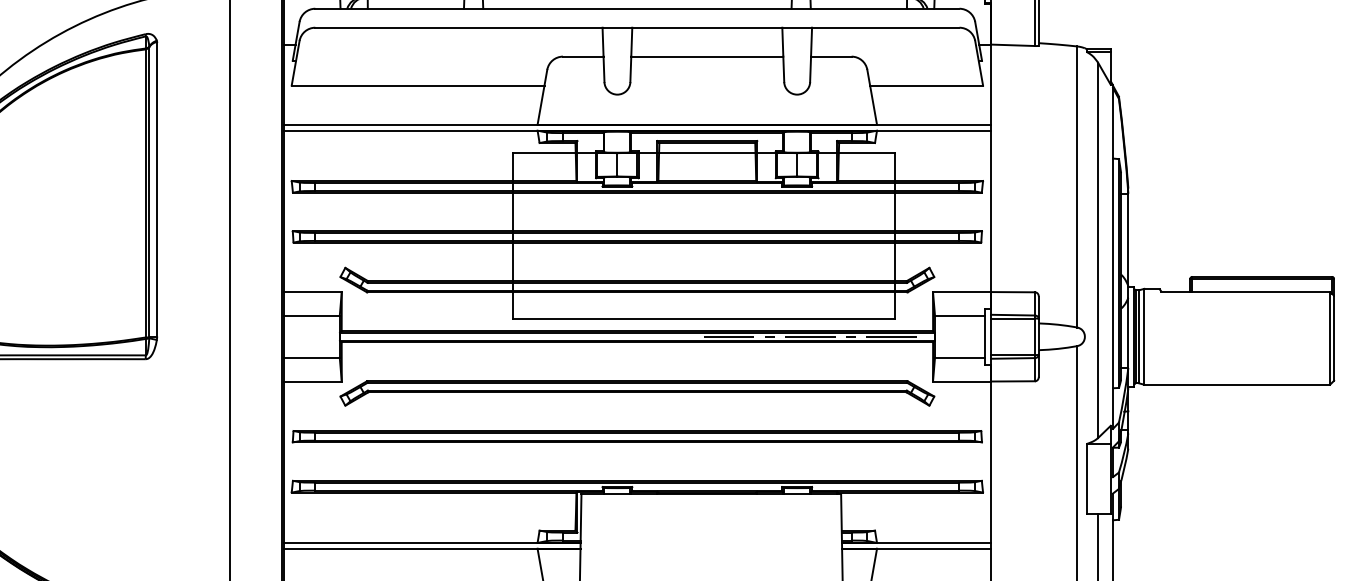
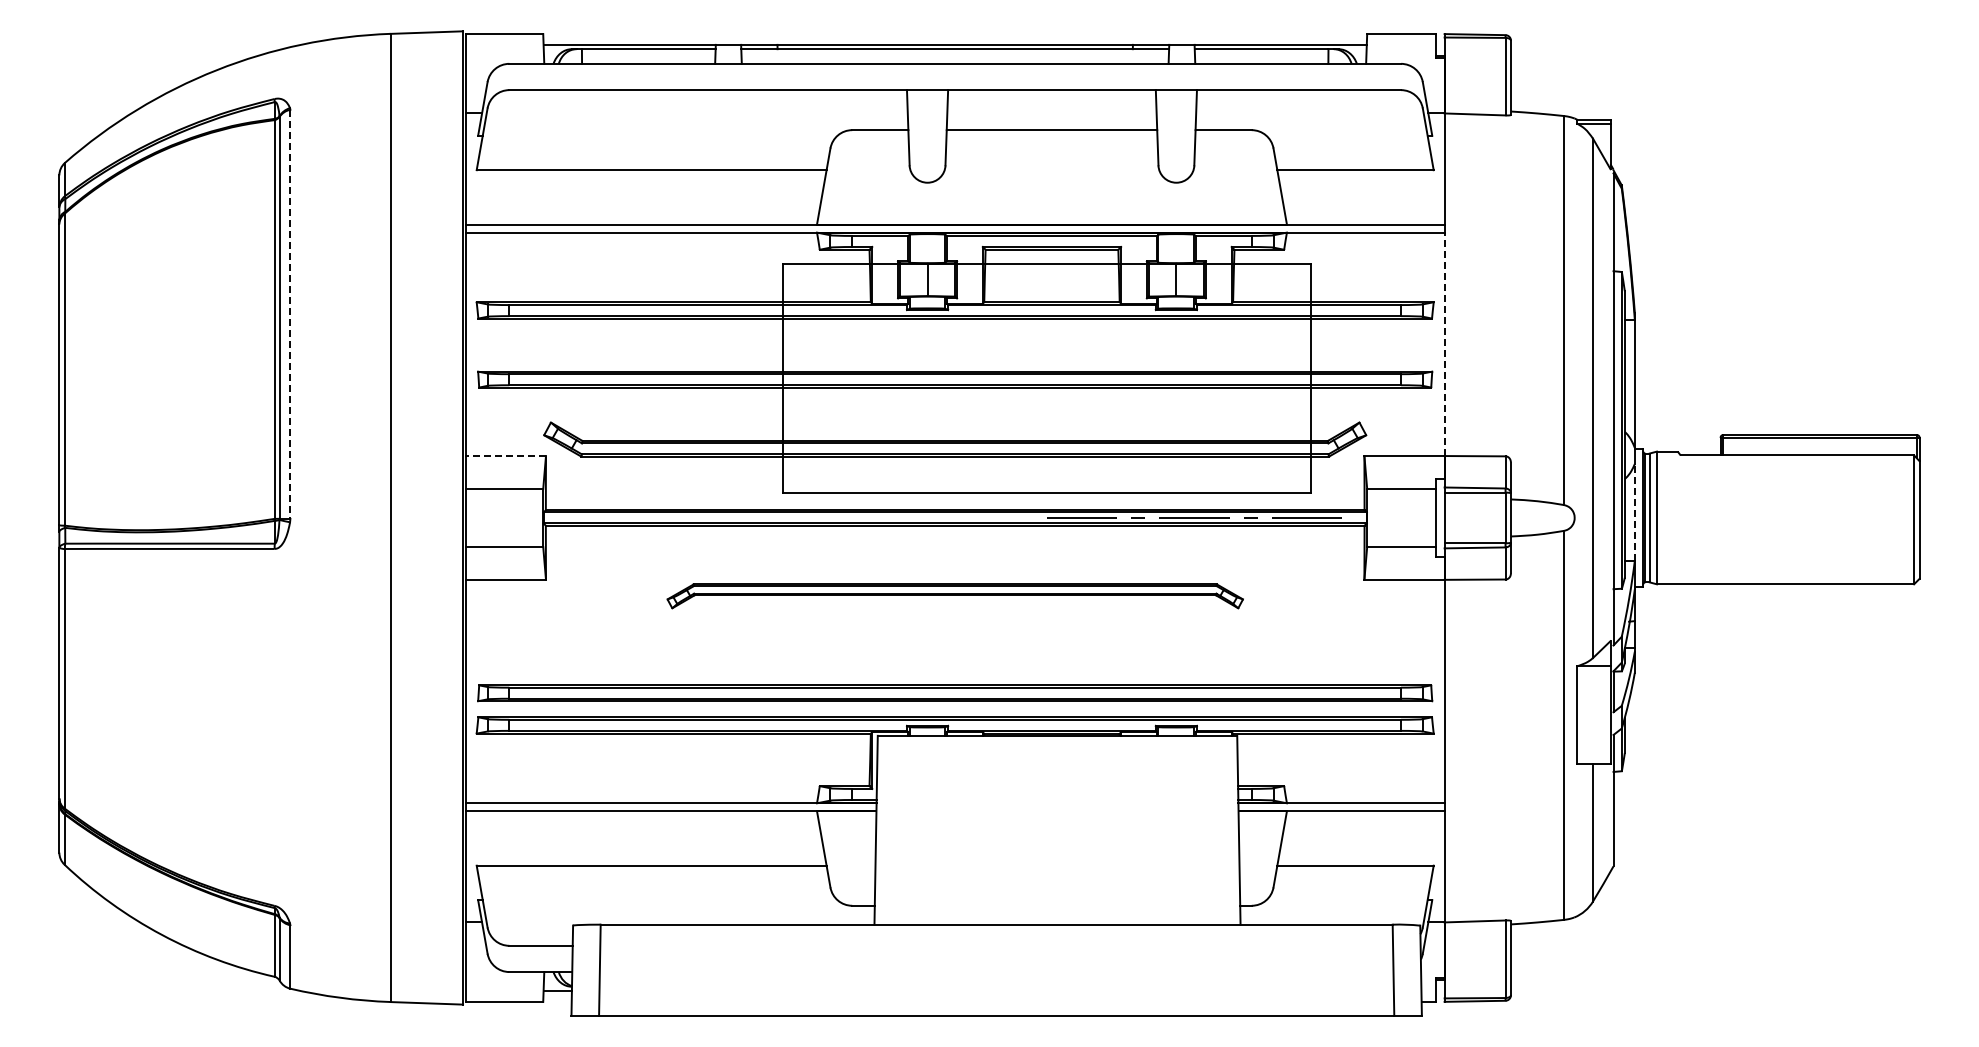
line: (157, 189) -> (290, 314), solid -> dashed
line: (990, 211) -> (1444, 344), solid -> dashed
line: (312, 292) -> (505, 456), solid -> dashed
line: (1128, 332) -> (1634, 511), solid -> dashed
part: (637, 393) -> (955, 596), size x0.7
part: (637, 436) -> (955, 693), moved

